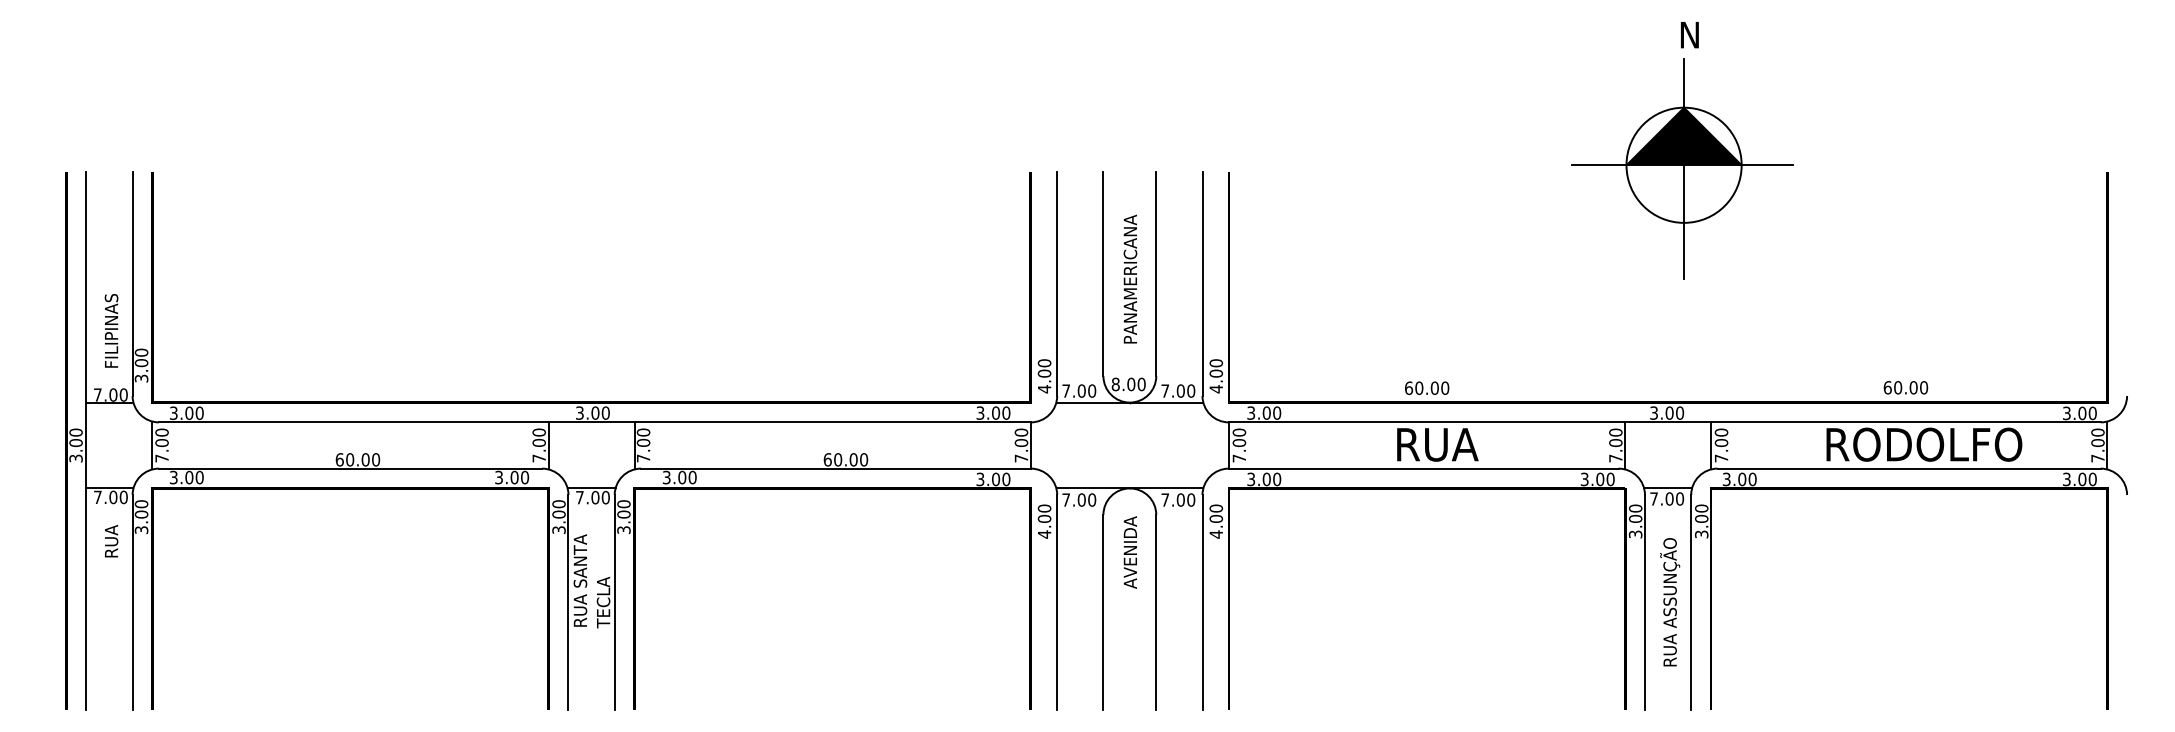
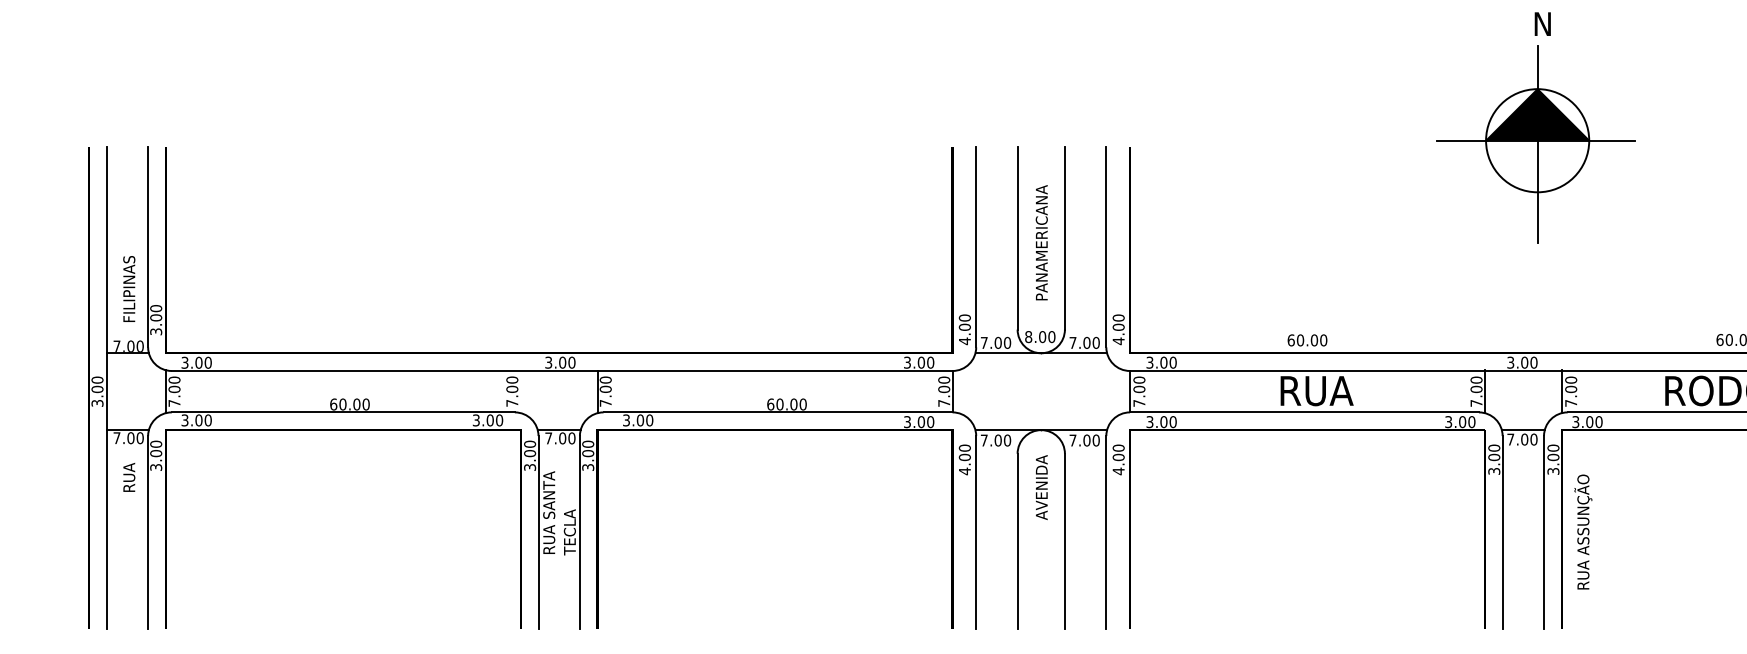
line: (548, 445) -> (520, 391), removed
text: (1670, 602) -> (1583, 532), moved

